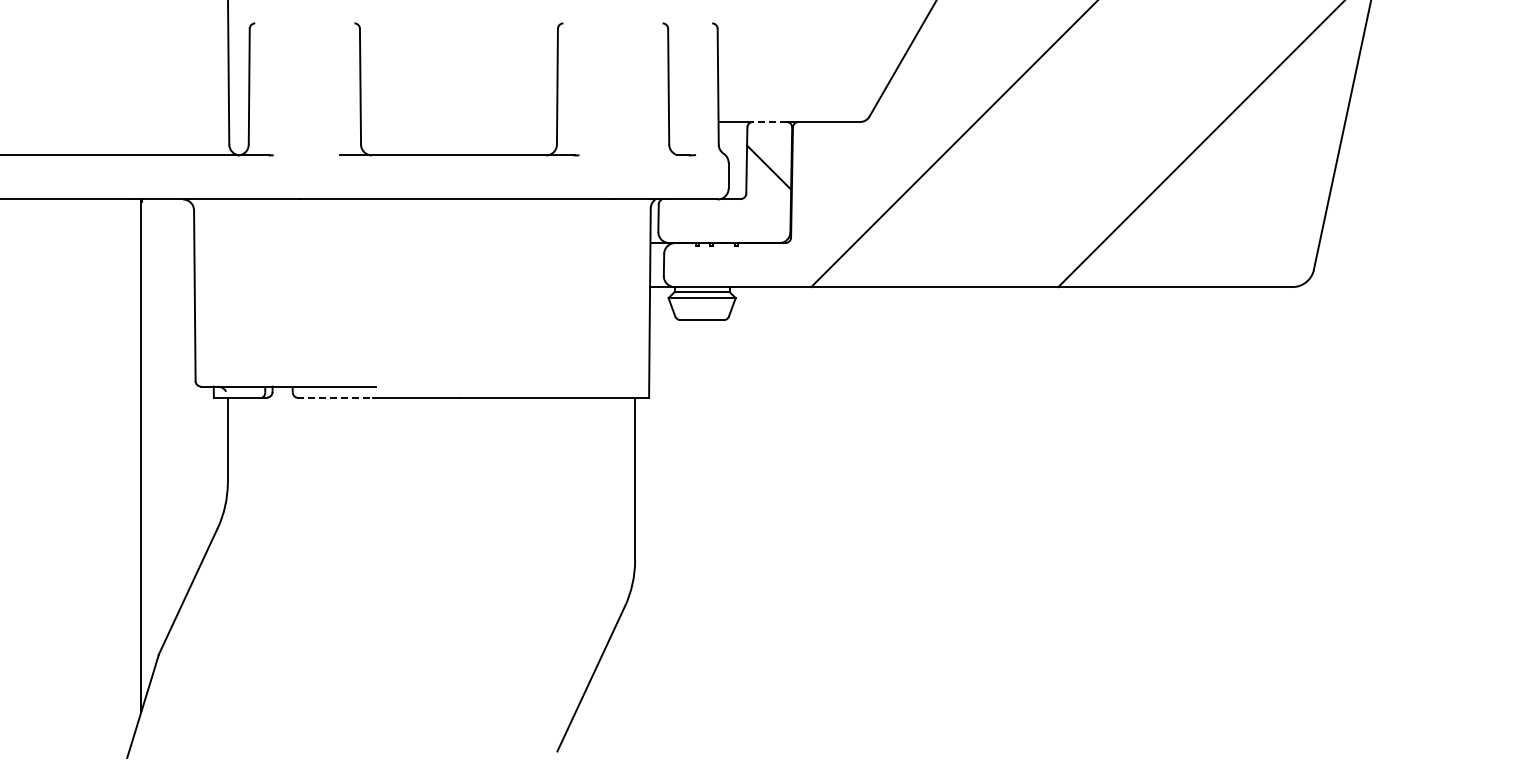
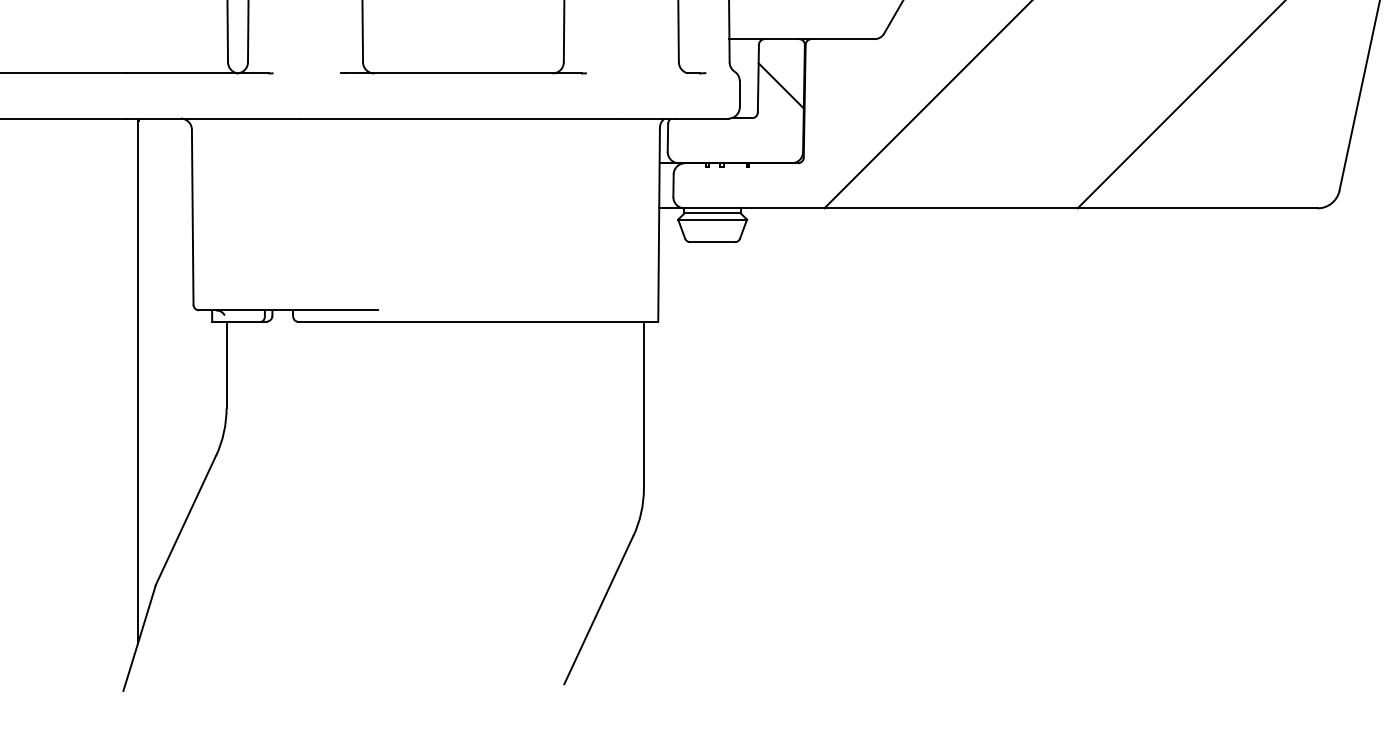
line: (769, 122) -> (781, 39), dashed -> solid
line: (335, 397) -> (336, 321), dashed -> solid

